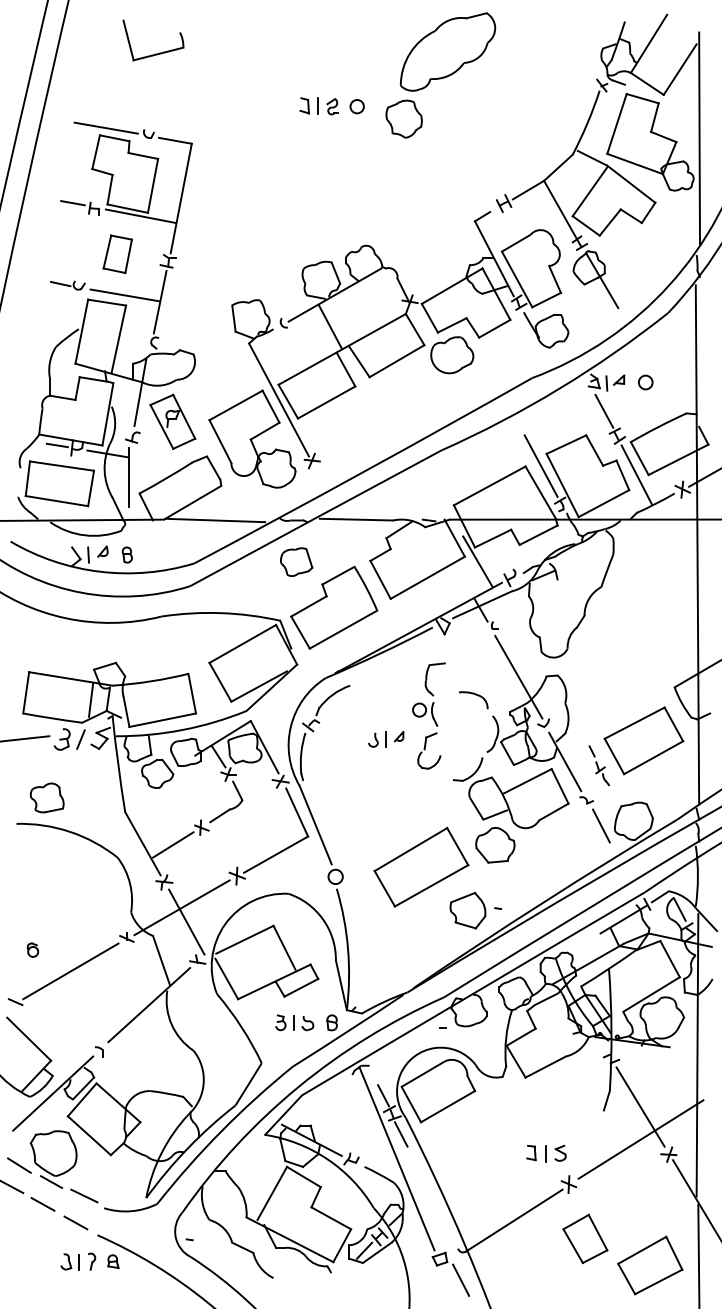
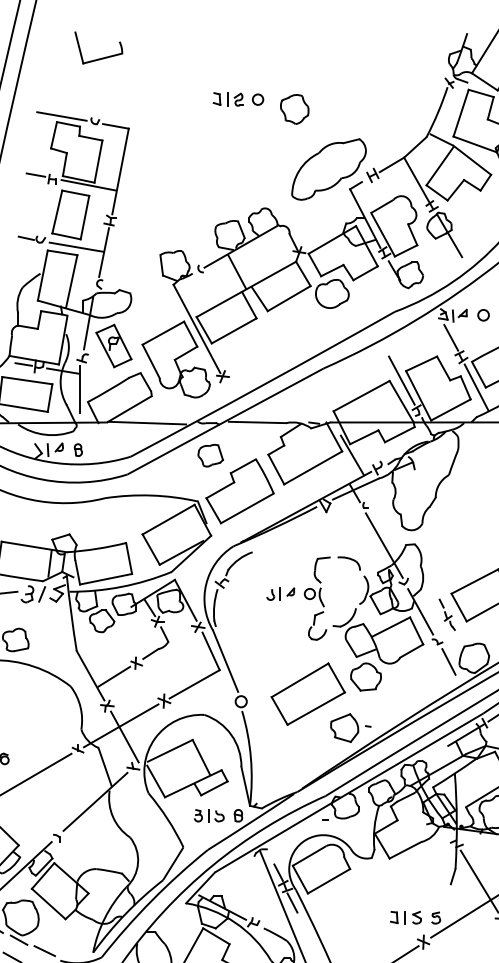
part: (448, 51) -> (329, 169), moved
part: (117, 254) -> (70, 215), size x1.67
part: (428, 715) -> (316, 598), moved
part: (585, 1153) -> (436, 917), added

